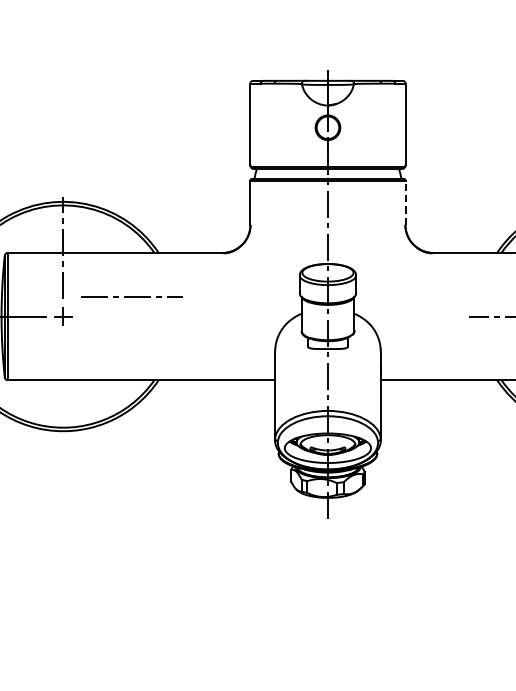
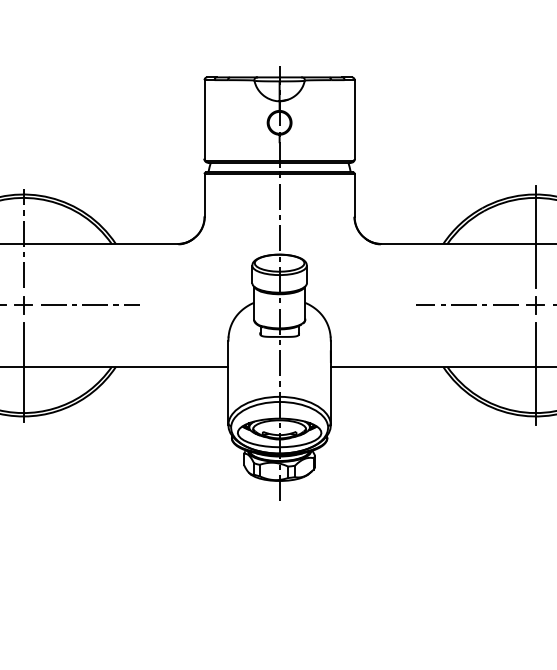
line: (405, 202) -> (354, 195), dashed -> solid
line: (132, 295) -> (90, 304), moved
line: (63, 384) -> (23, 371), added

